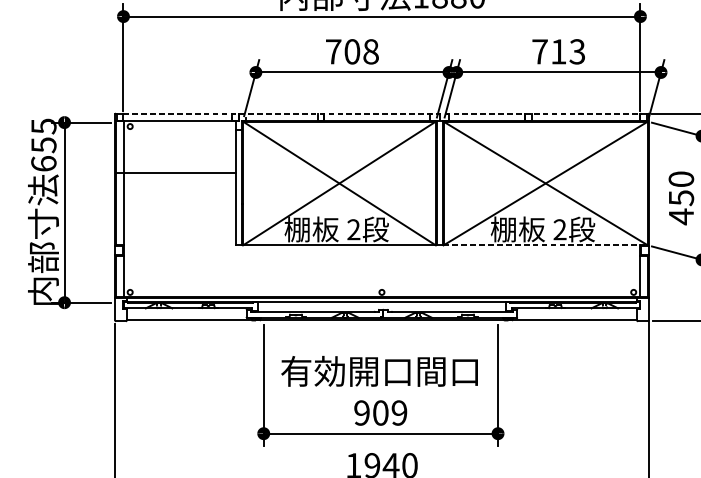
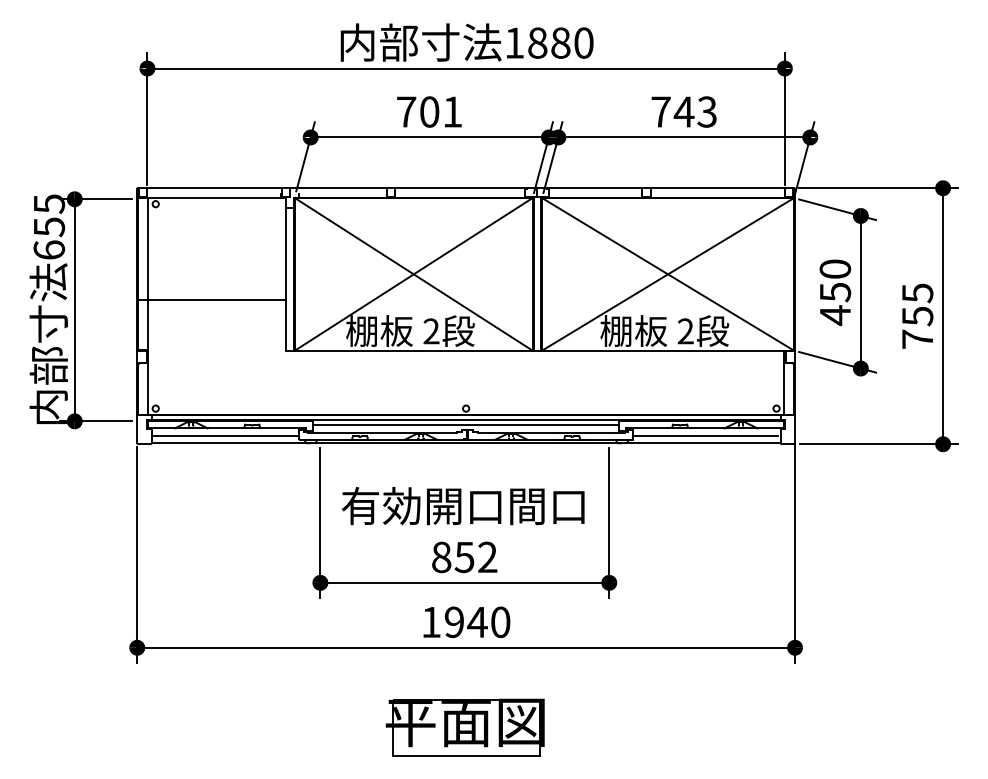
text: (370, 51) -> (452, 111), 708 -> 701
text: (558, 51) -> (683, 111), 713 -> 743
line: (382, 113) -> (466, 188), dashed -> solid
line: (176, 173) -> (212, 299), moved
line: (546, 245) -> (668, 350), dashed -> solid
line: (382, 305) -> (466, 424), added
line: (187, 314) -> (226, 436), added
line: (576, 314) -> (705, 436), added
text: (380, 413) -> (464, 557), 909 -> 852

